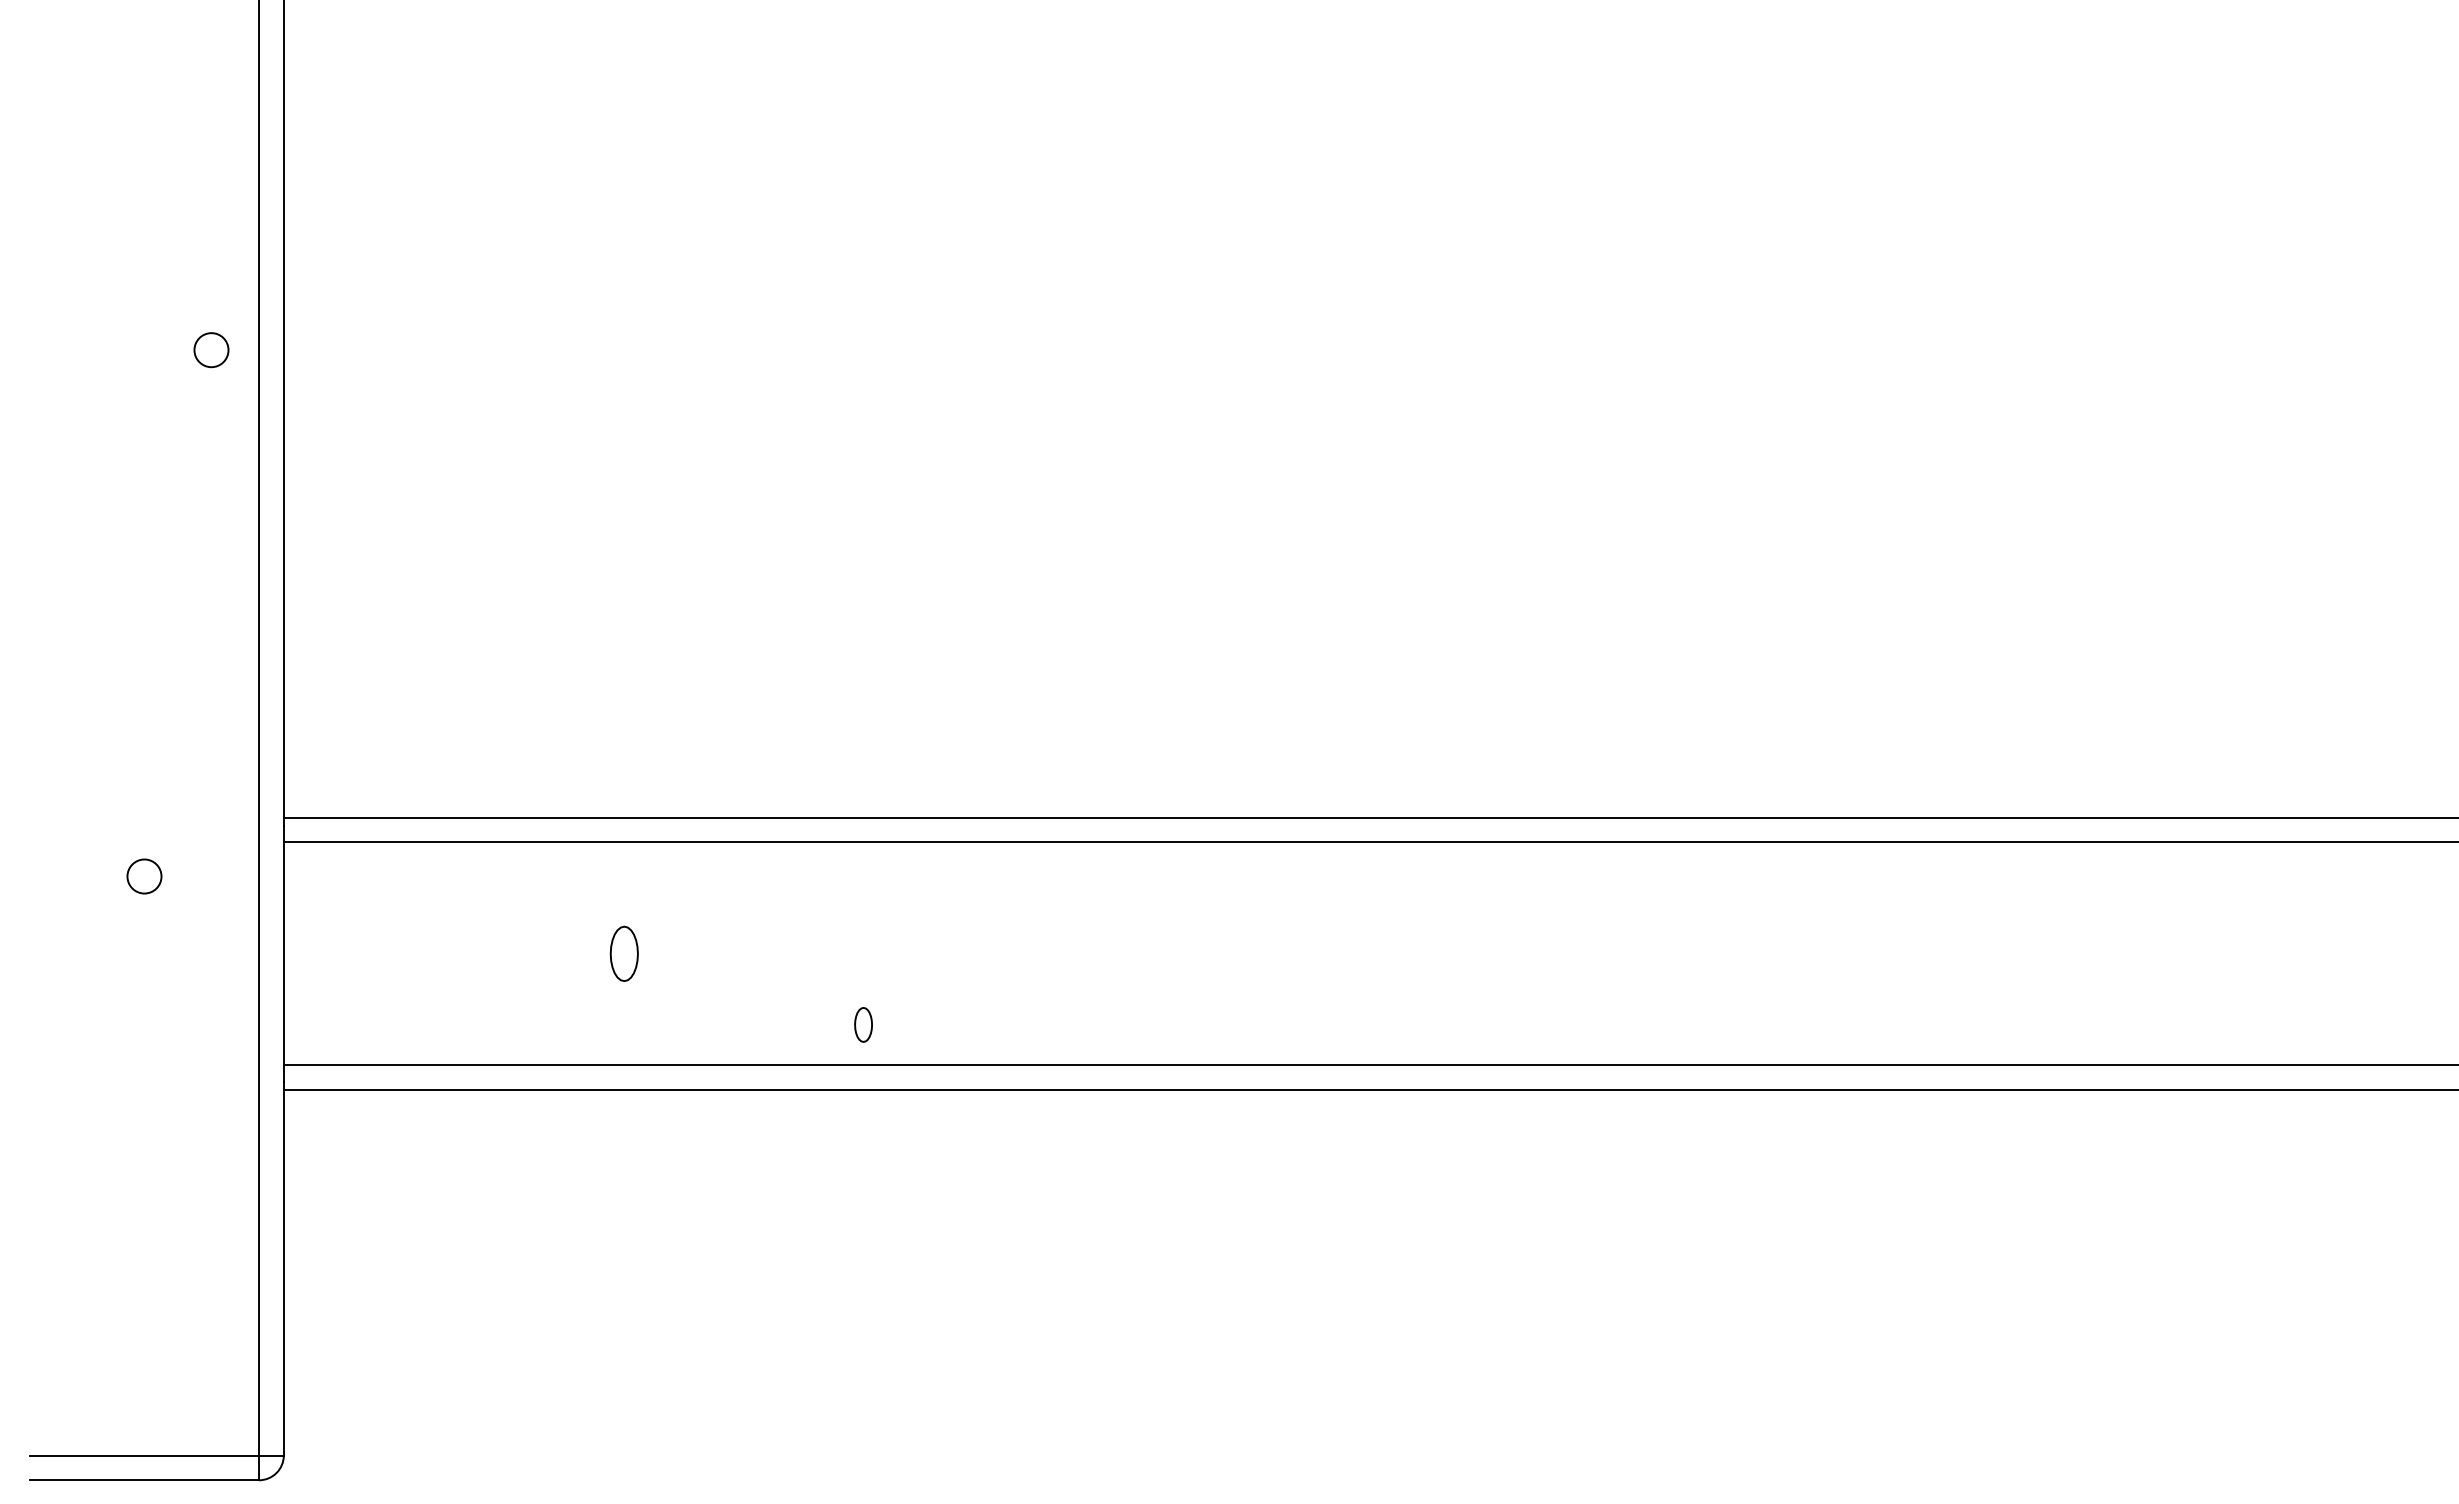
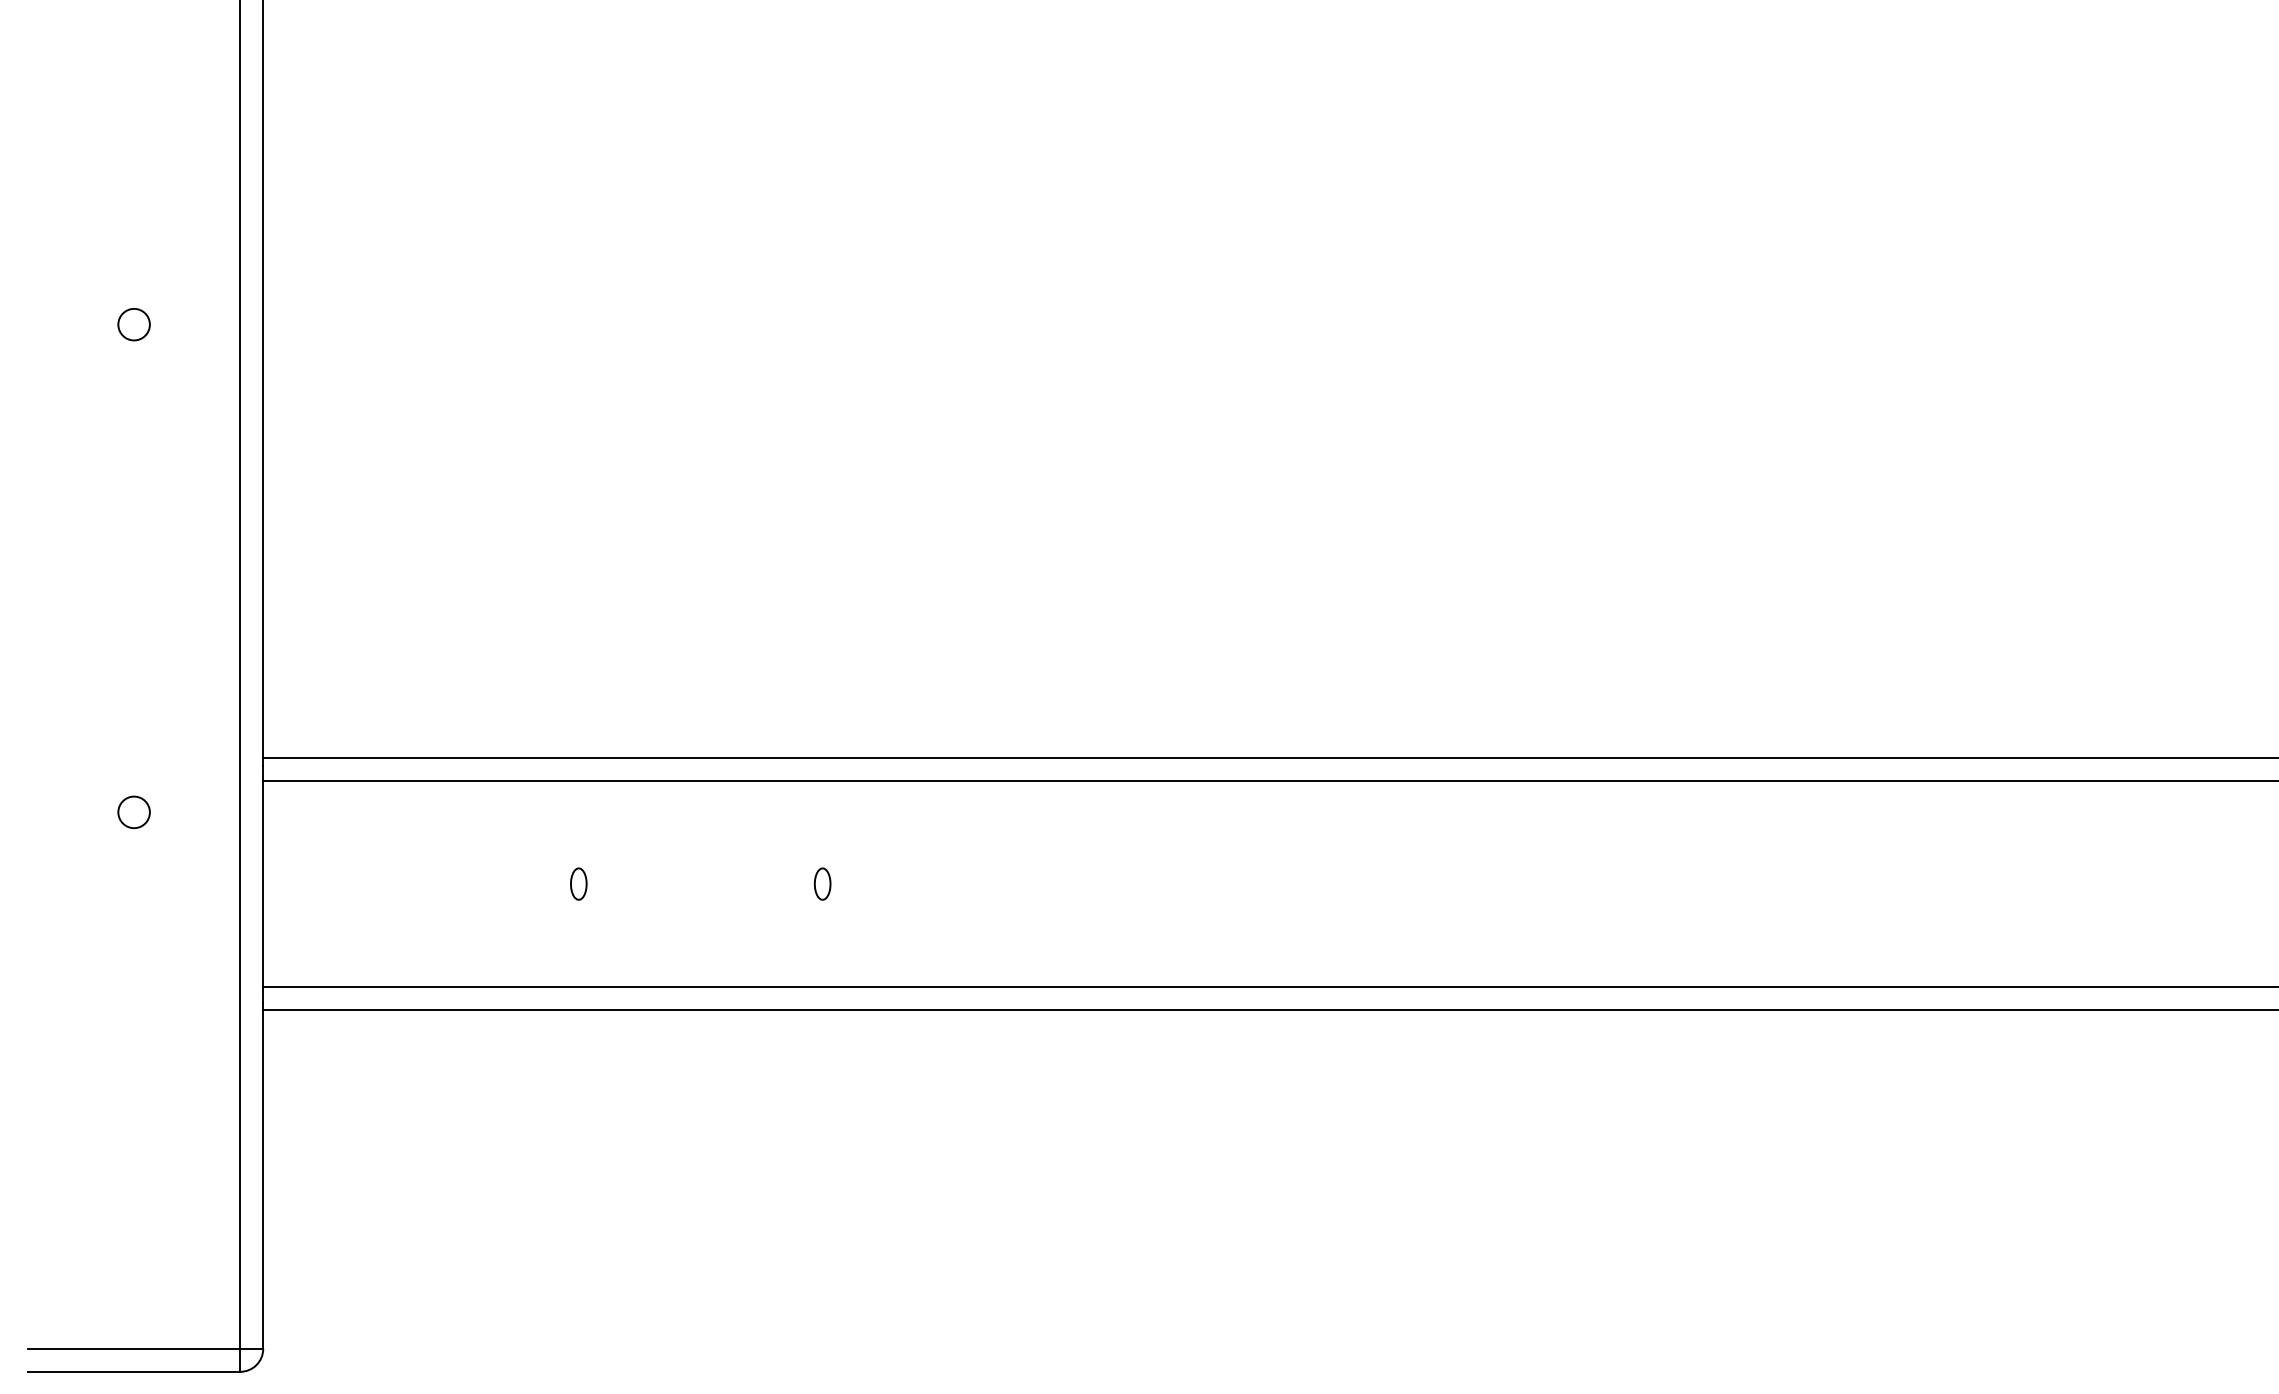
circle: (211, 350) -> (134, 324), moved
part: (624, 953) -> (578, 883), size x0.62
part: (863, 1024) -> (822, 883), moved

